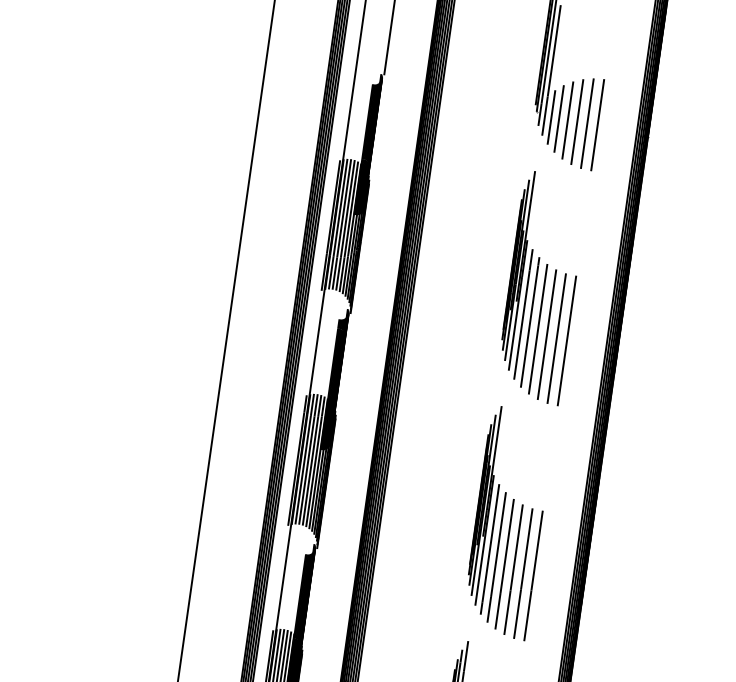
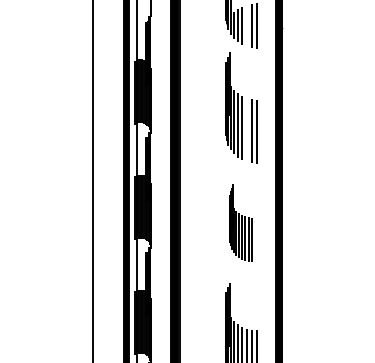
line: (576, 121) -> (246, 25), removed
line: (546, 335) -> (246, 130), removed
part: (509, 523) -> (241, 223), size x0.7

